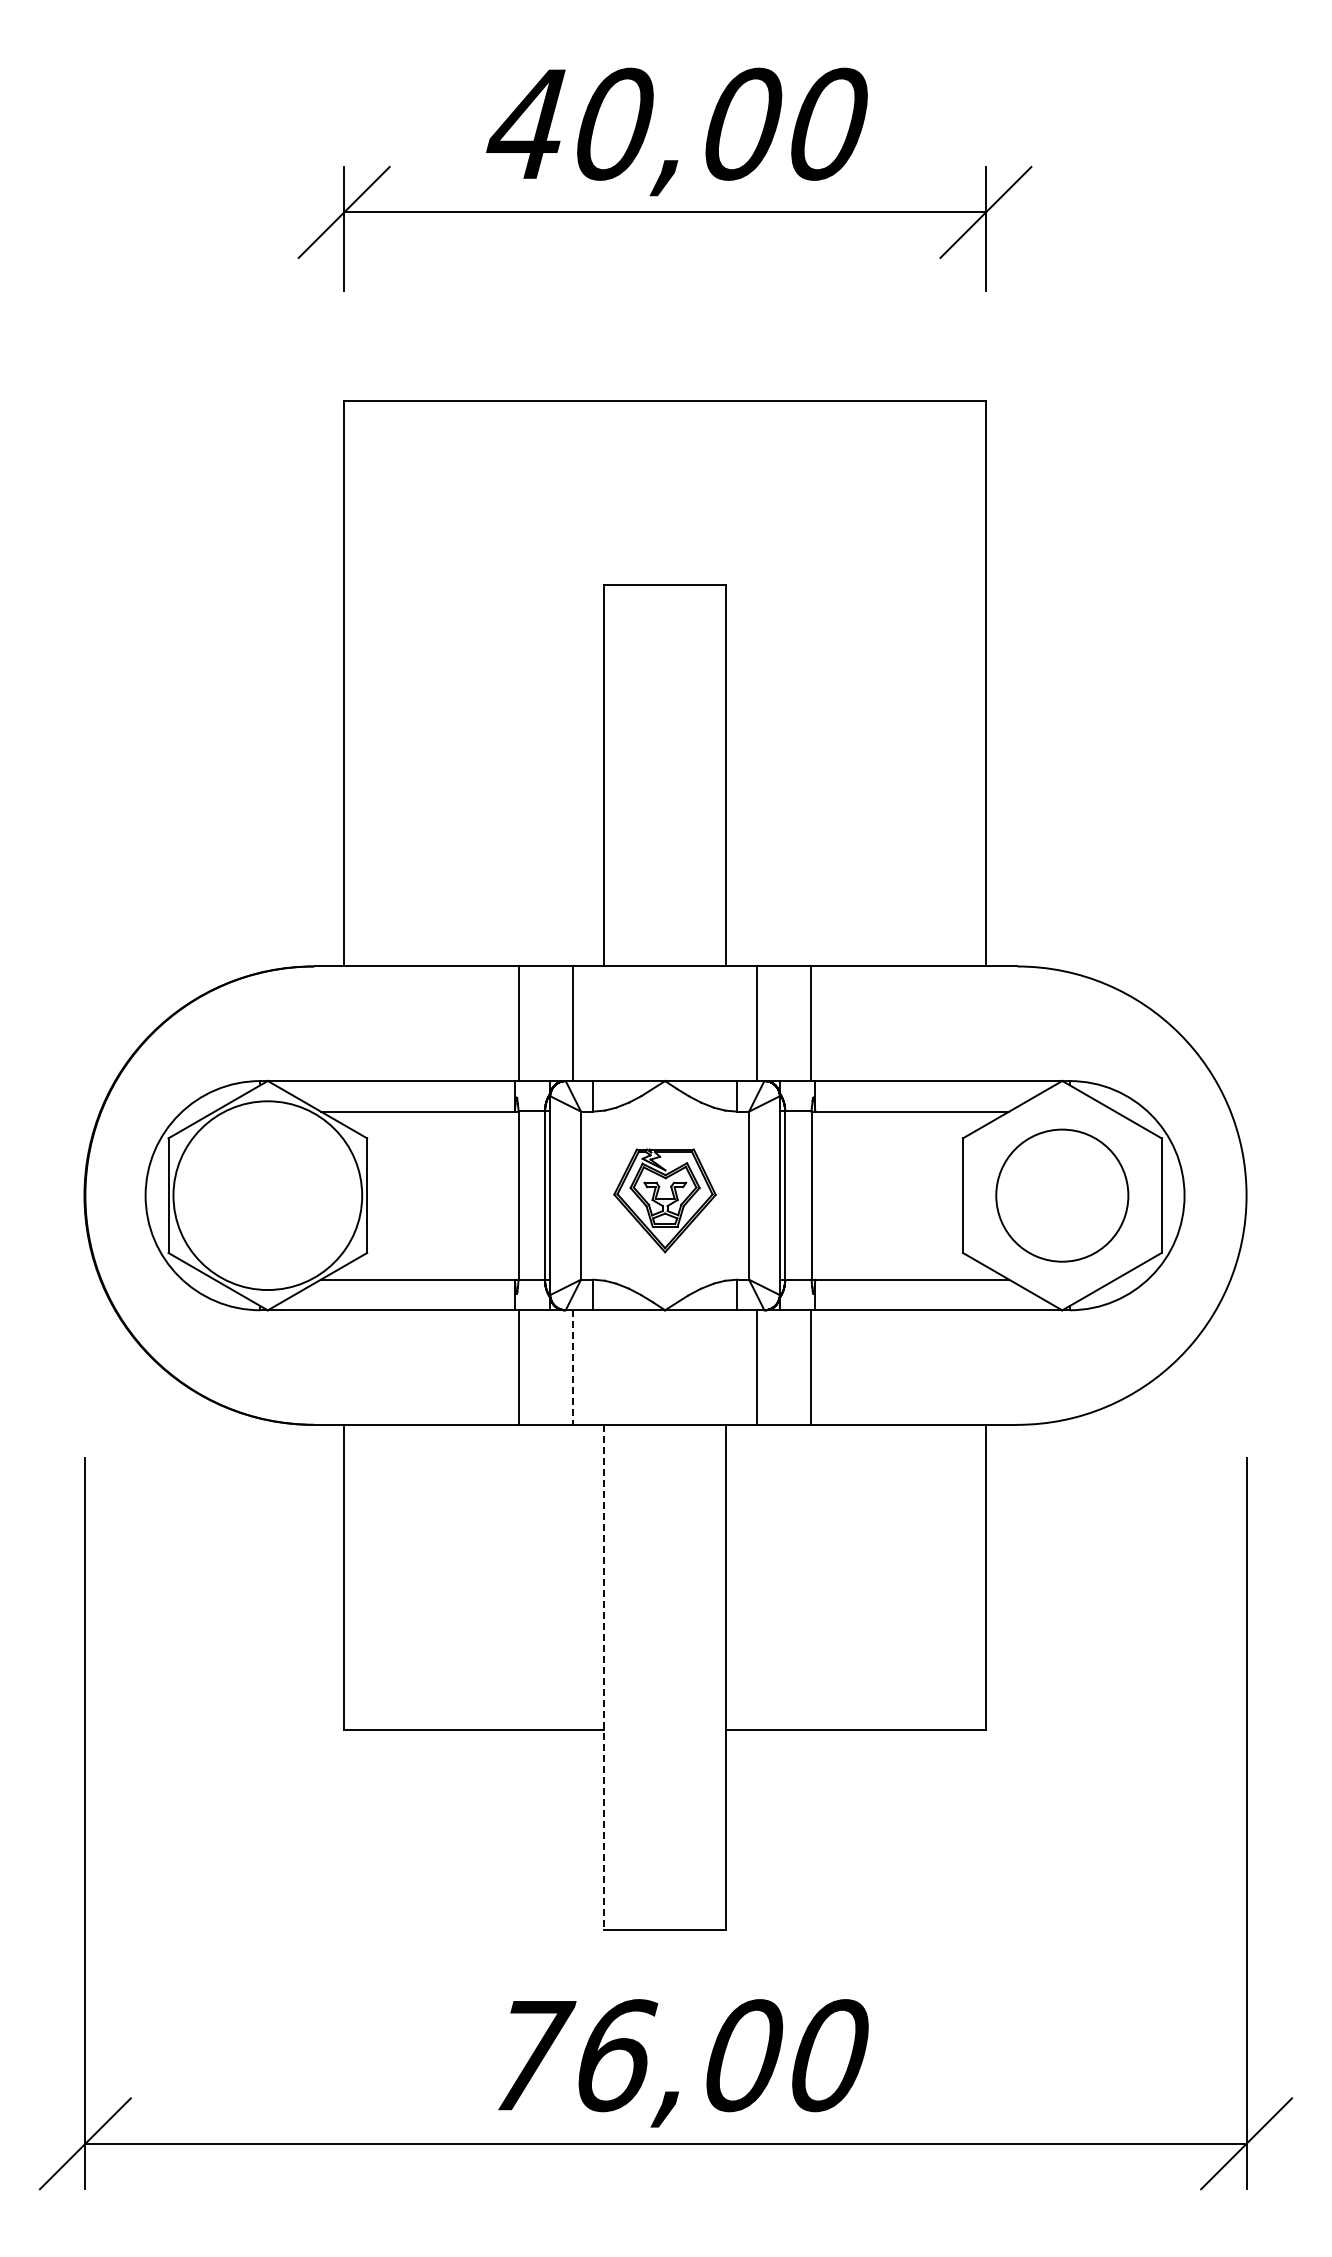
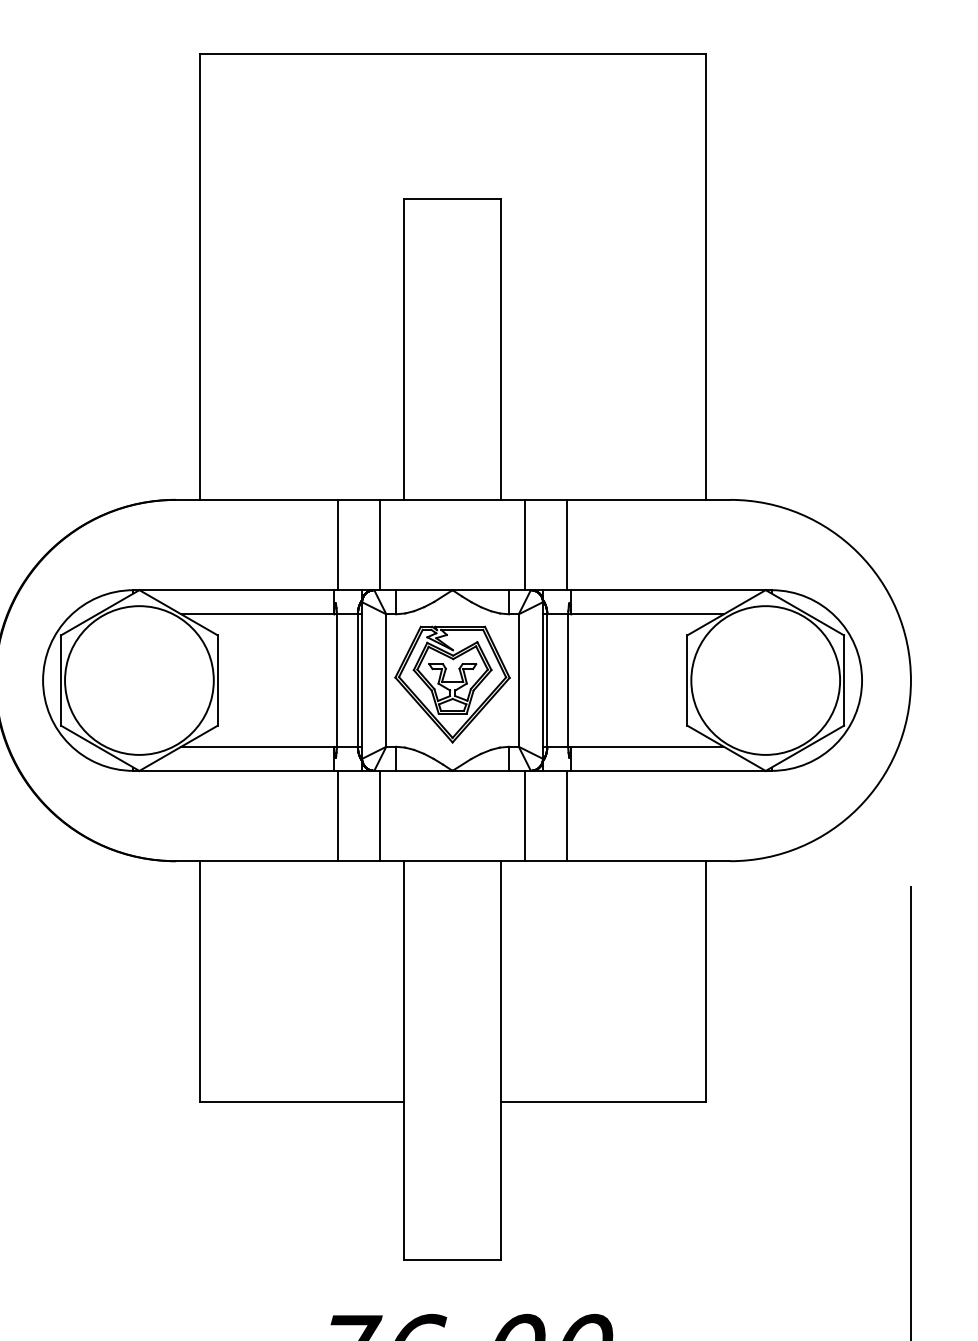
circle: (1061, 1195) -> (765, 680), size x1.43
part: (664, 1200) -> (452, 684), size x1.43
line: (573, 1368) -> (380, 816), dashed -> solid
line: (603, 1677) -> (404, 1060), dashed -> solid

